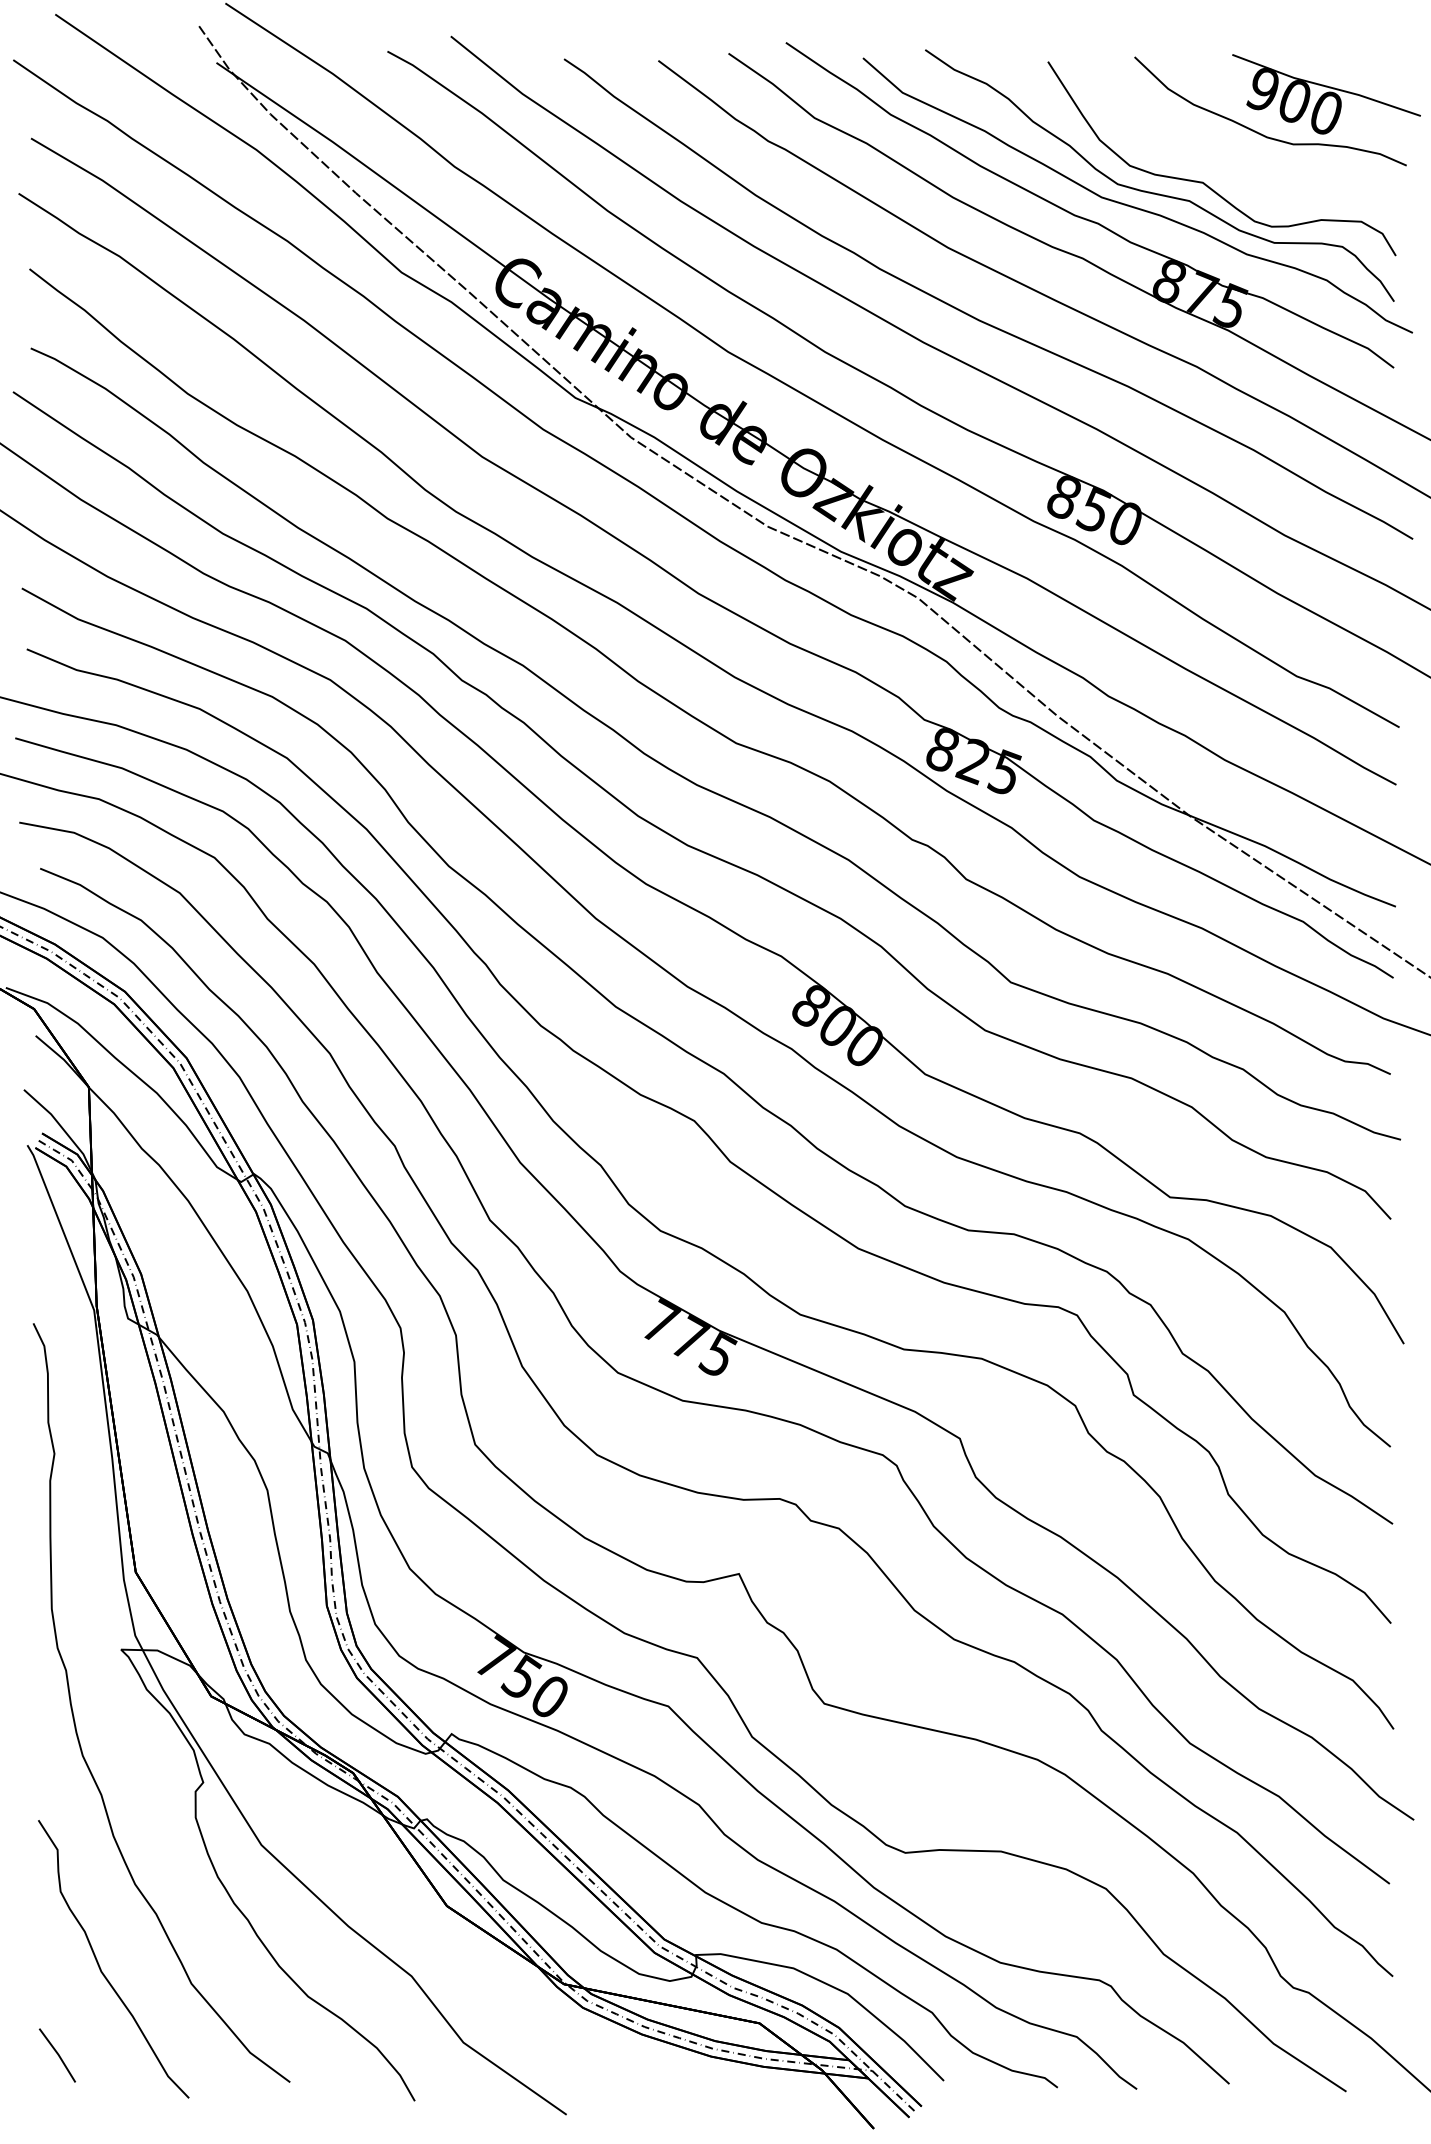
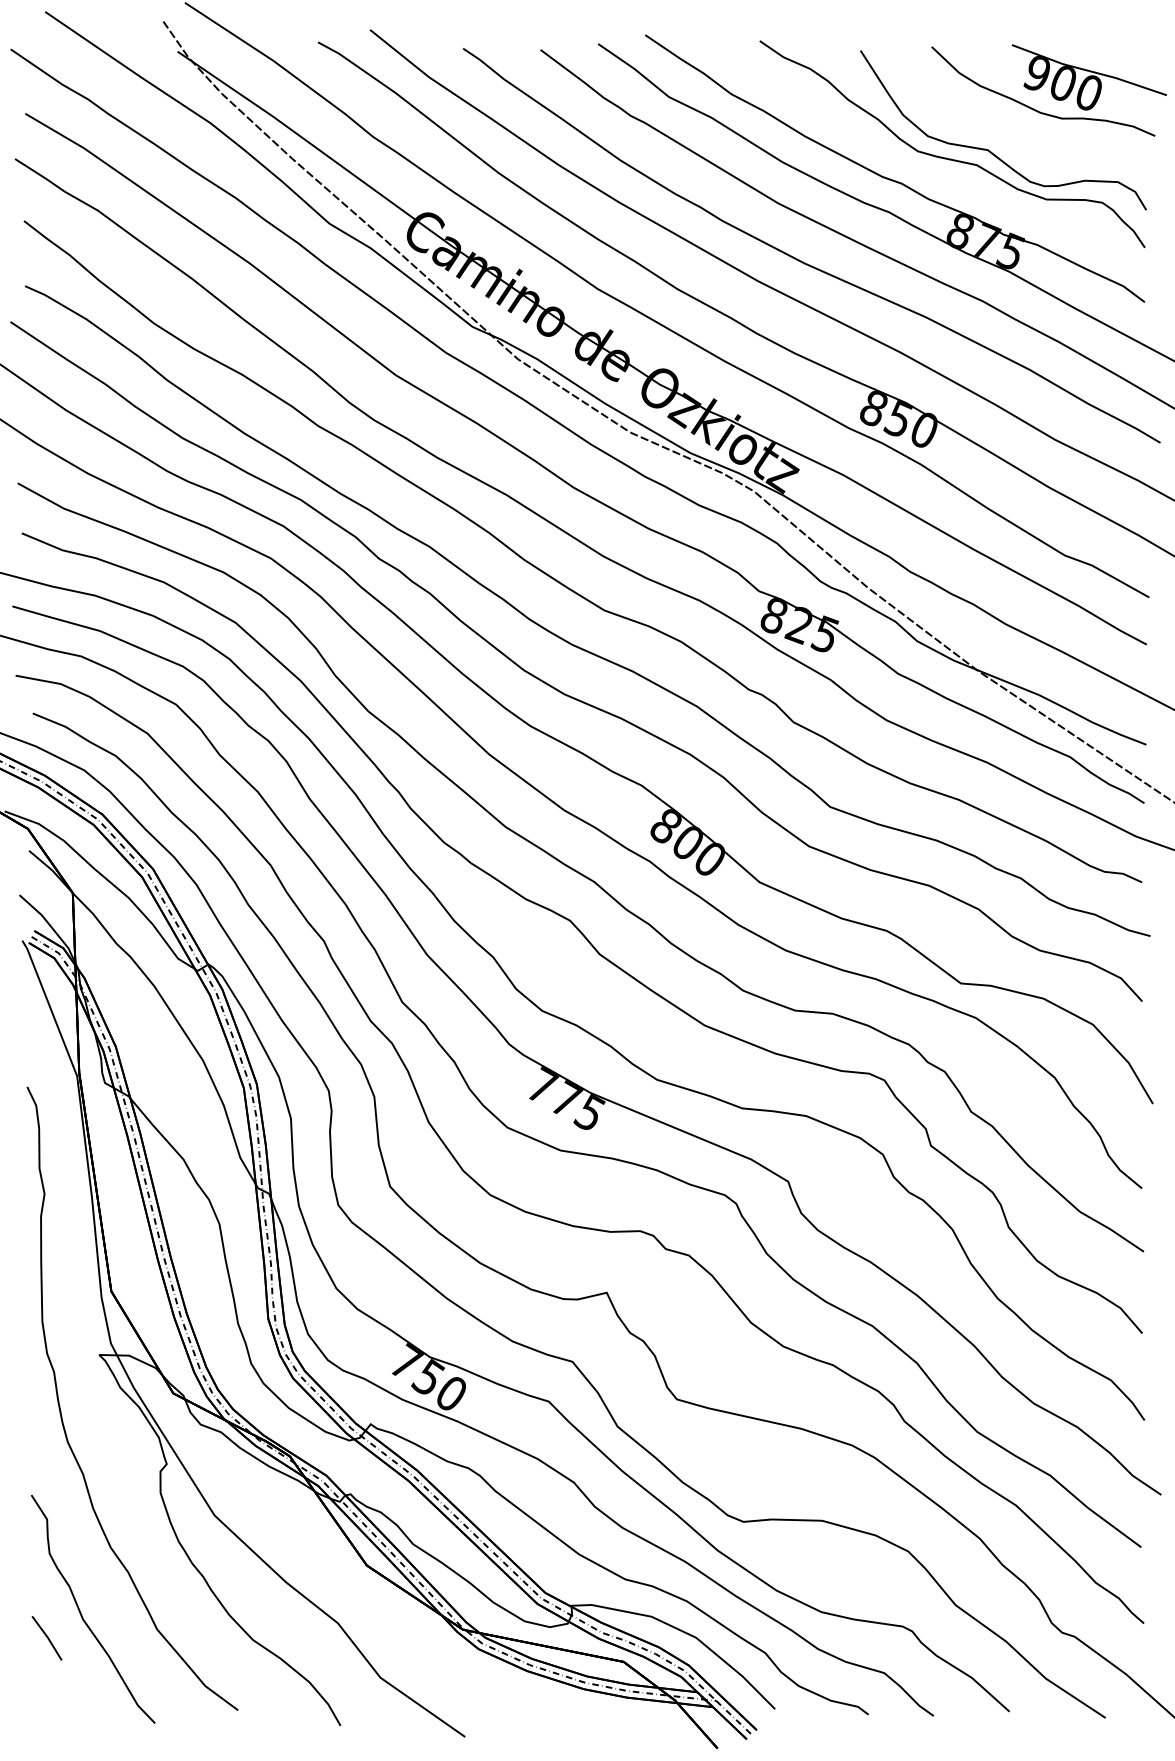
curve: (1135, 206) -> (932, 169), removed
line: (56, 2054) -> (46, 1637), moved

